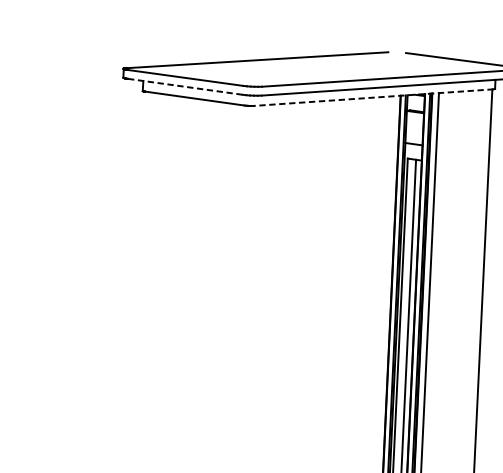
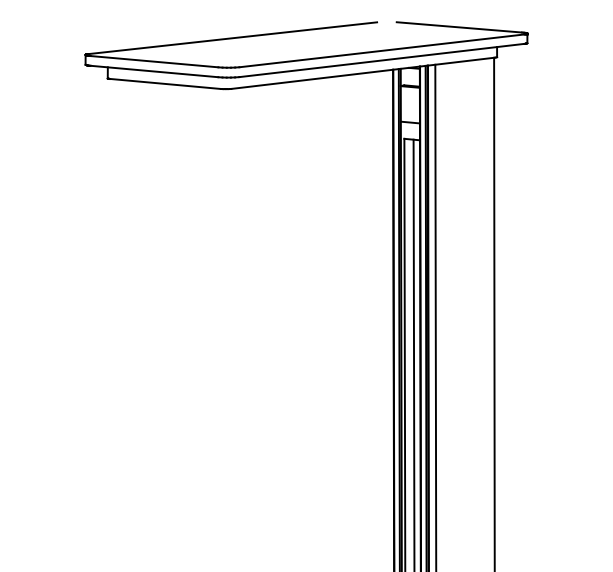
line: (184, 86) -> (153, 71), dashed -> solid
line: (372, 97) -> (362, 73), dashed -> solid

